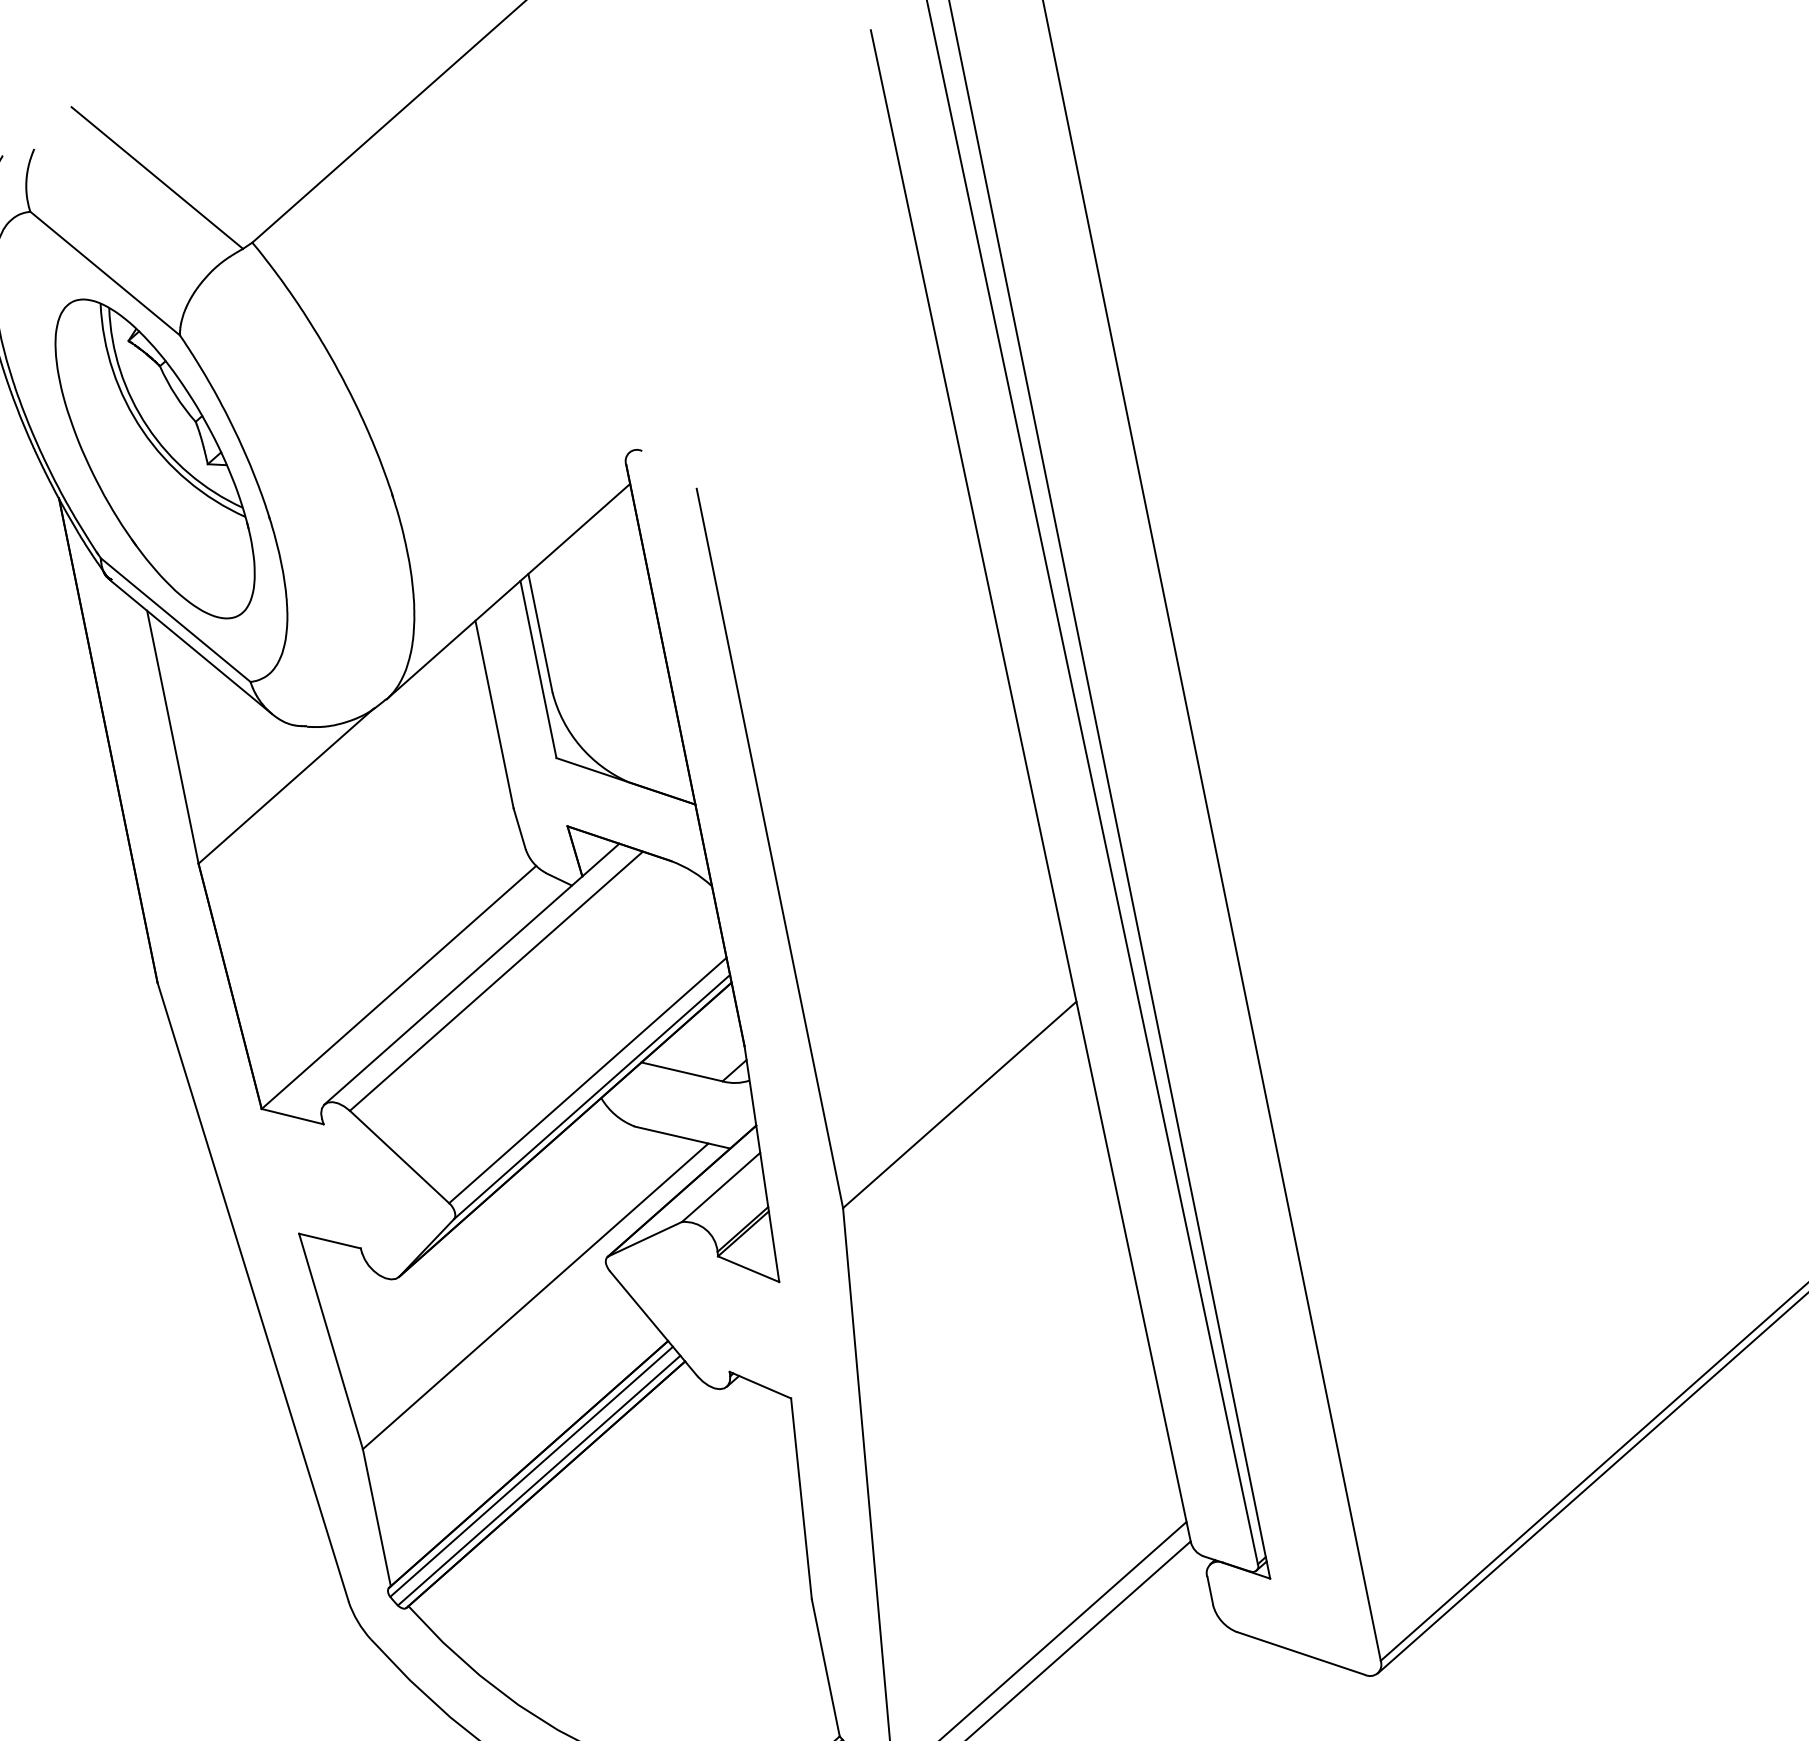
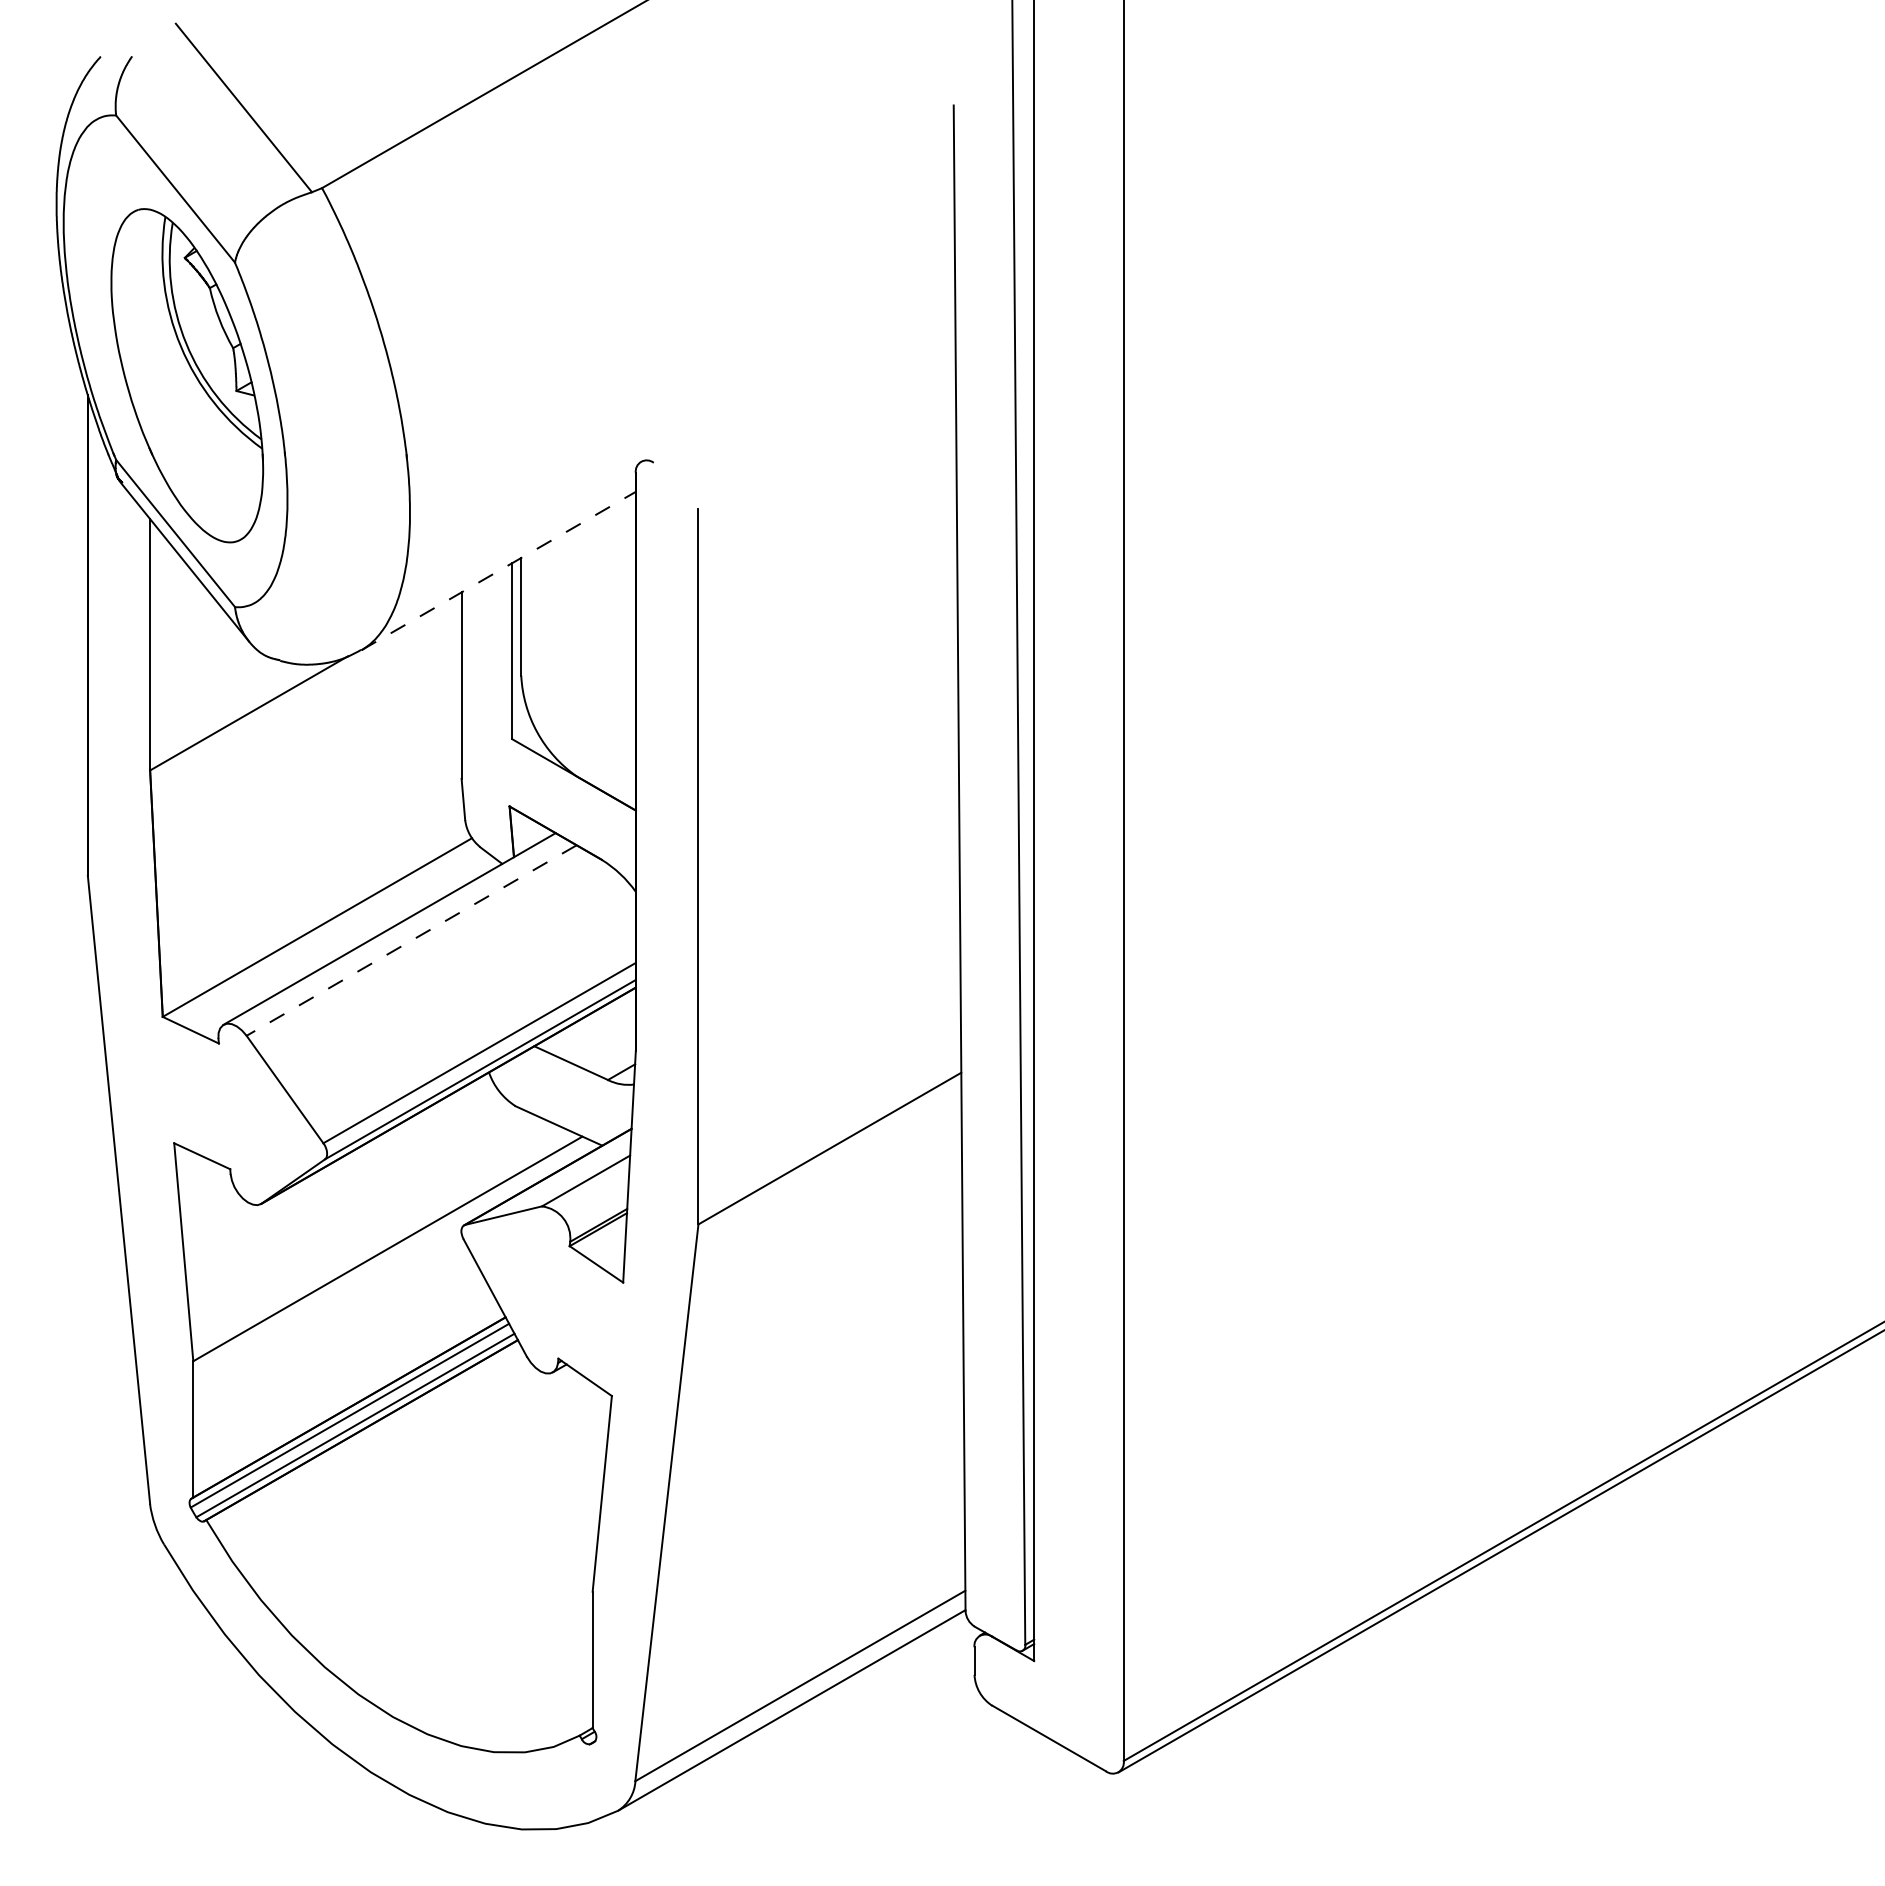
line: (509, 590) -> (499, 570), solid -> dashed
line: (496, 981) -> (411, 940), solid -> dashed

